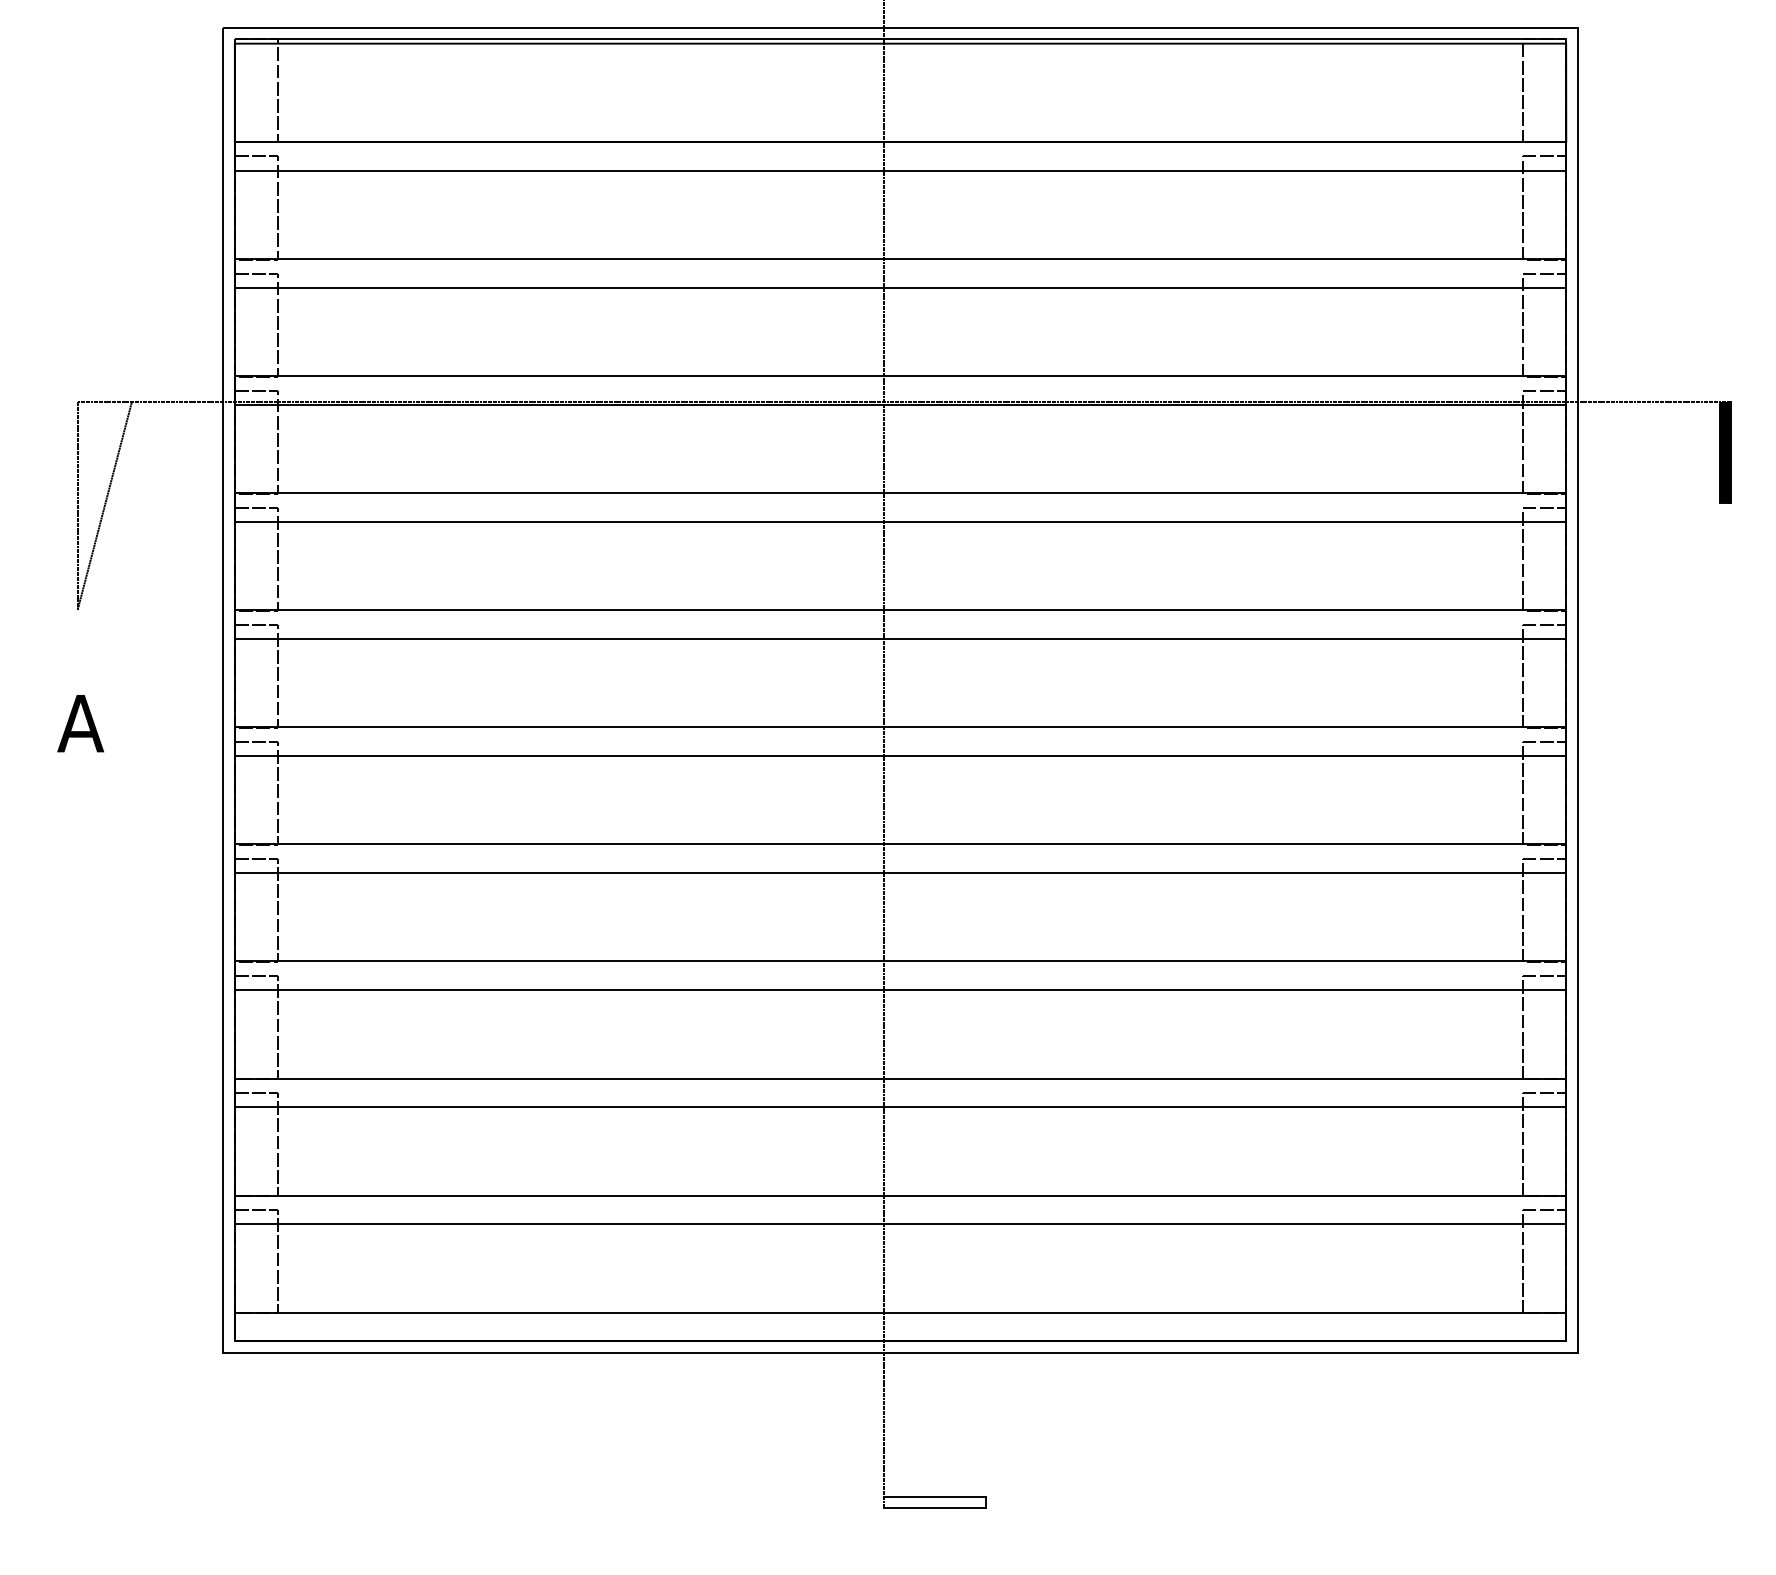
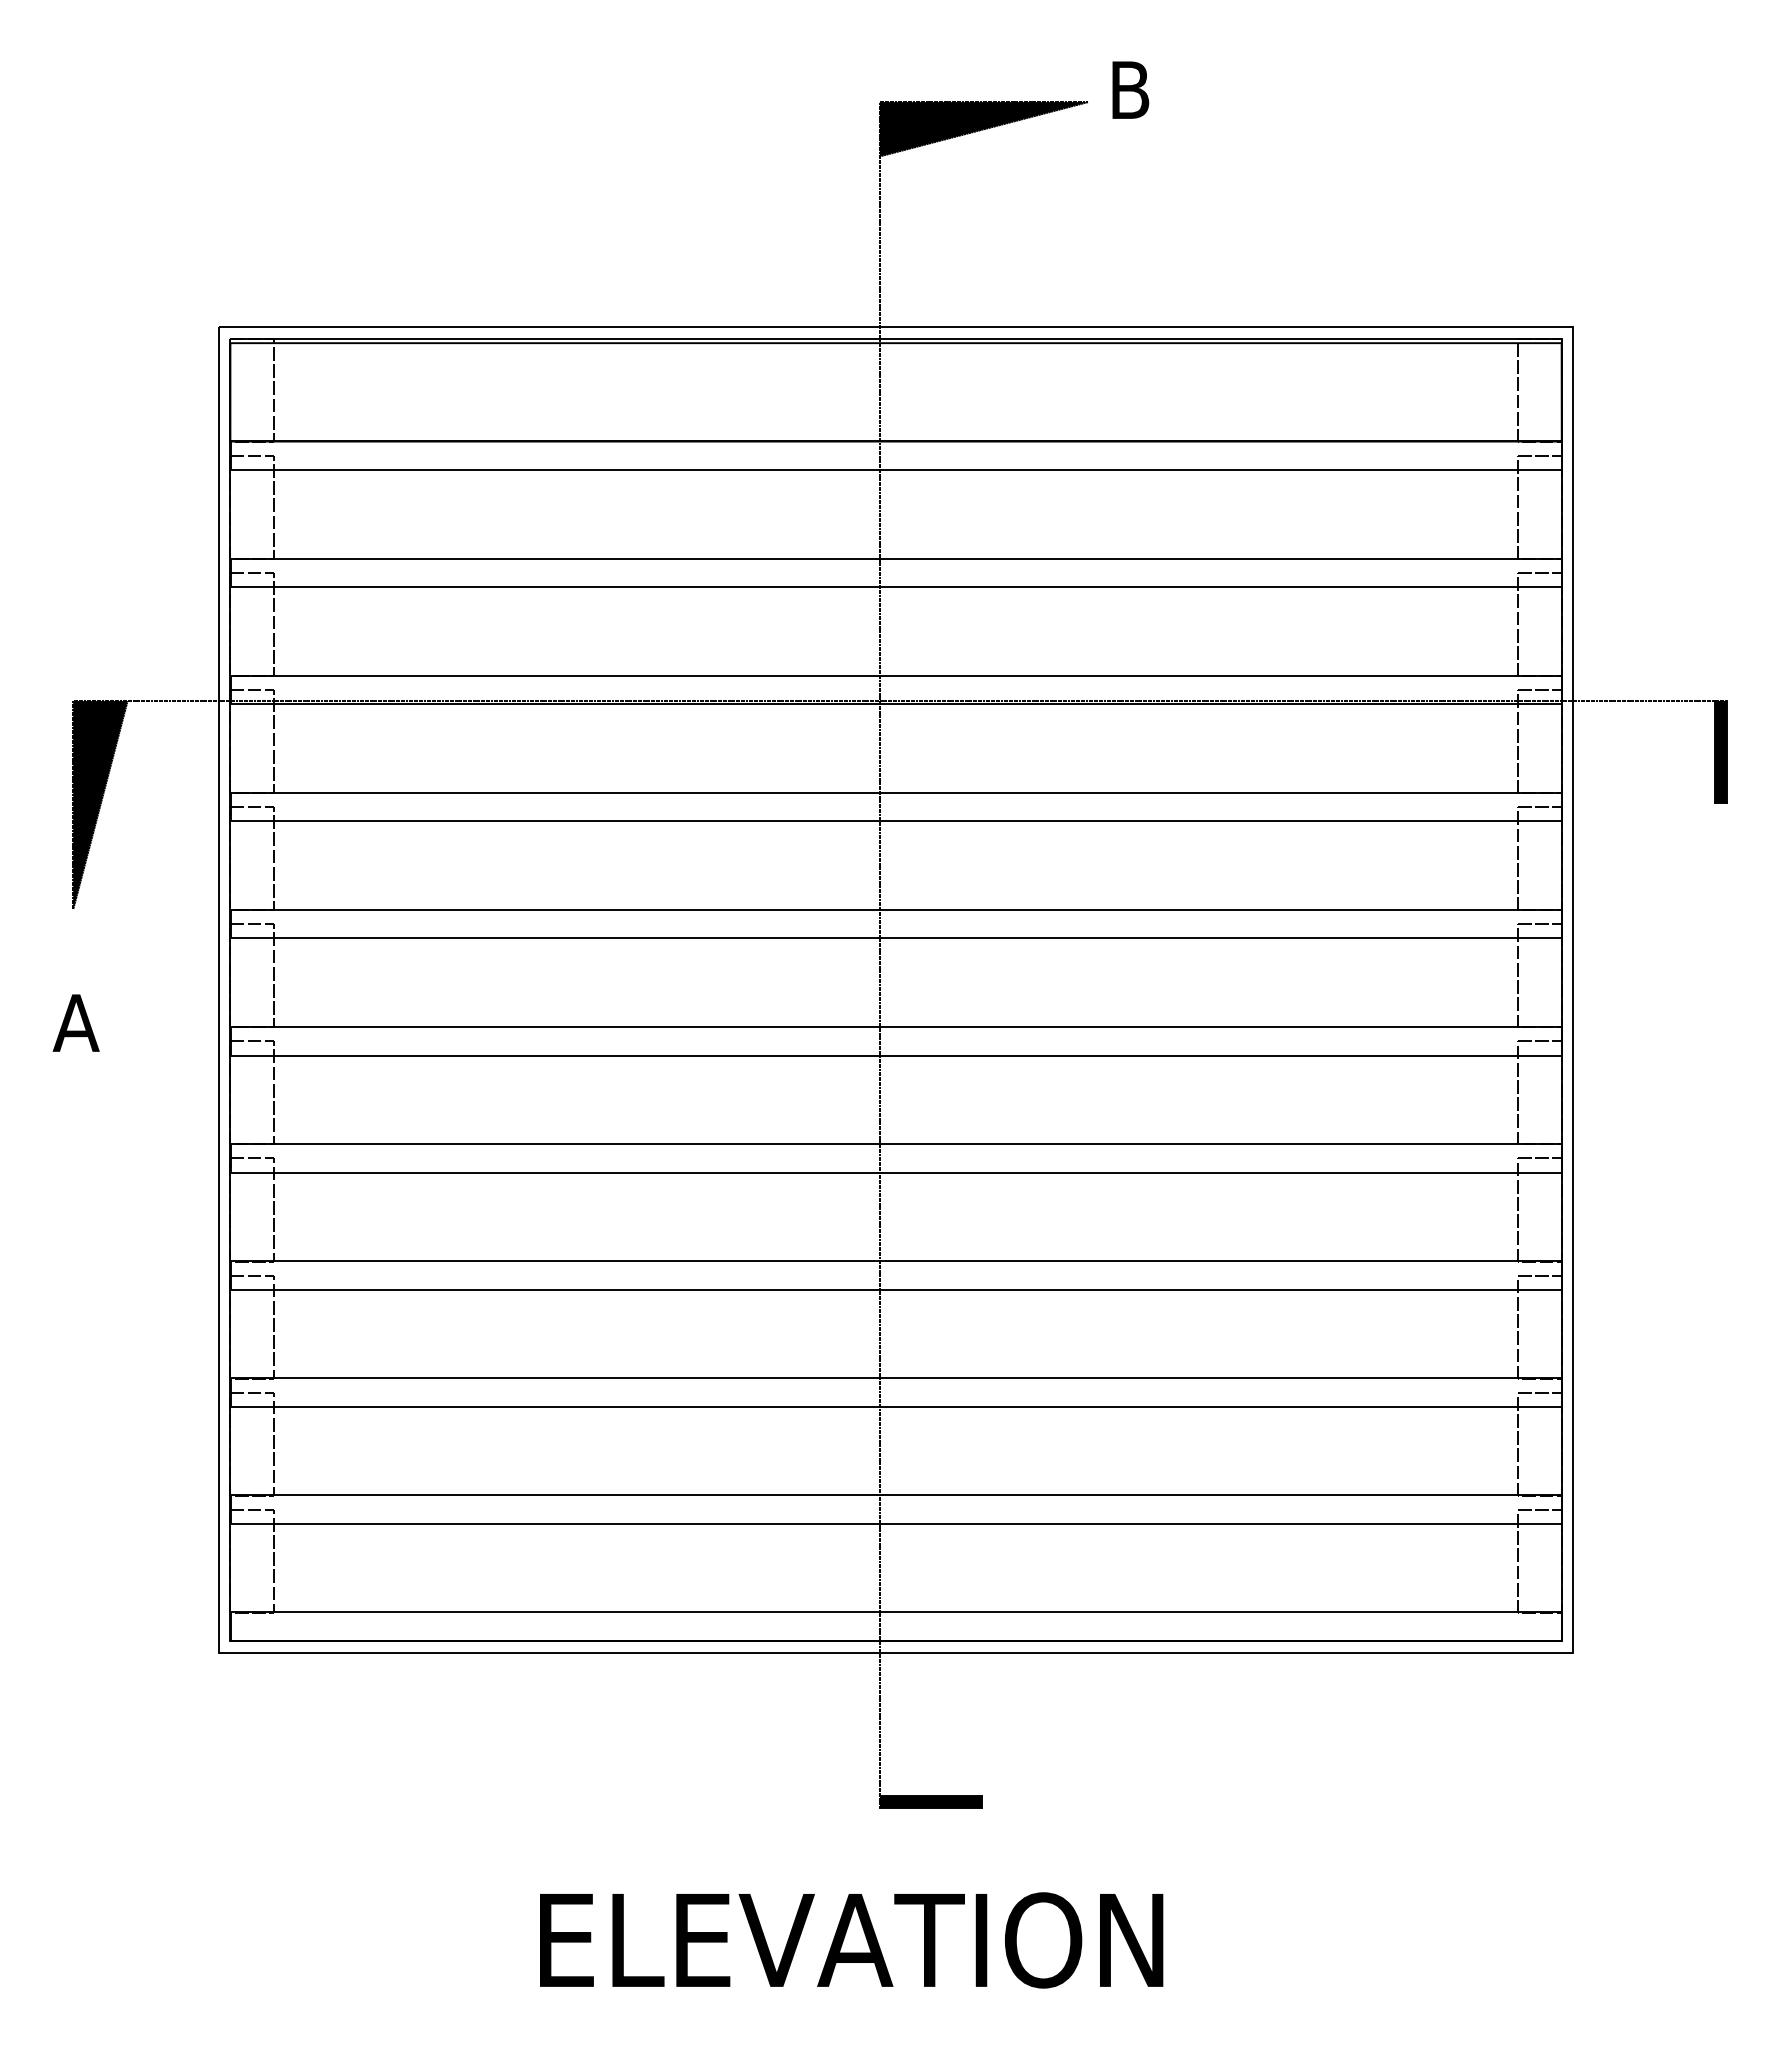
fill: (104, 505) -> (100, 805), added
fill: (934, 1501) -> (930, 1801), added

